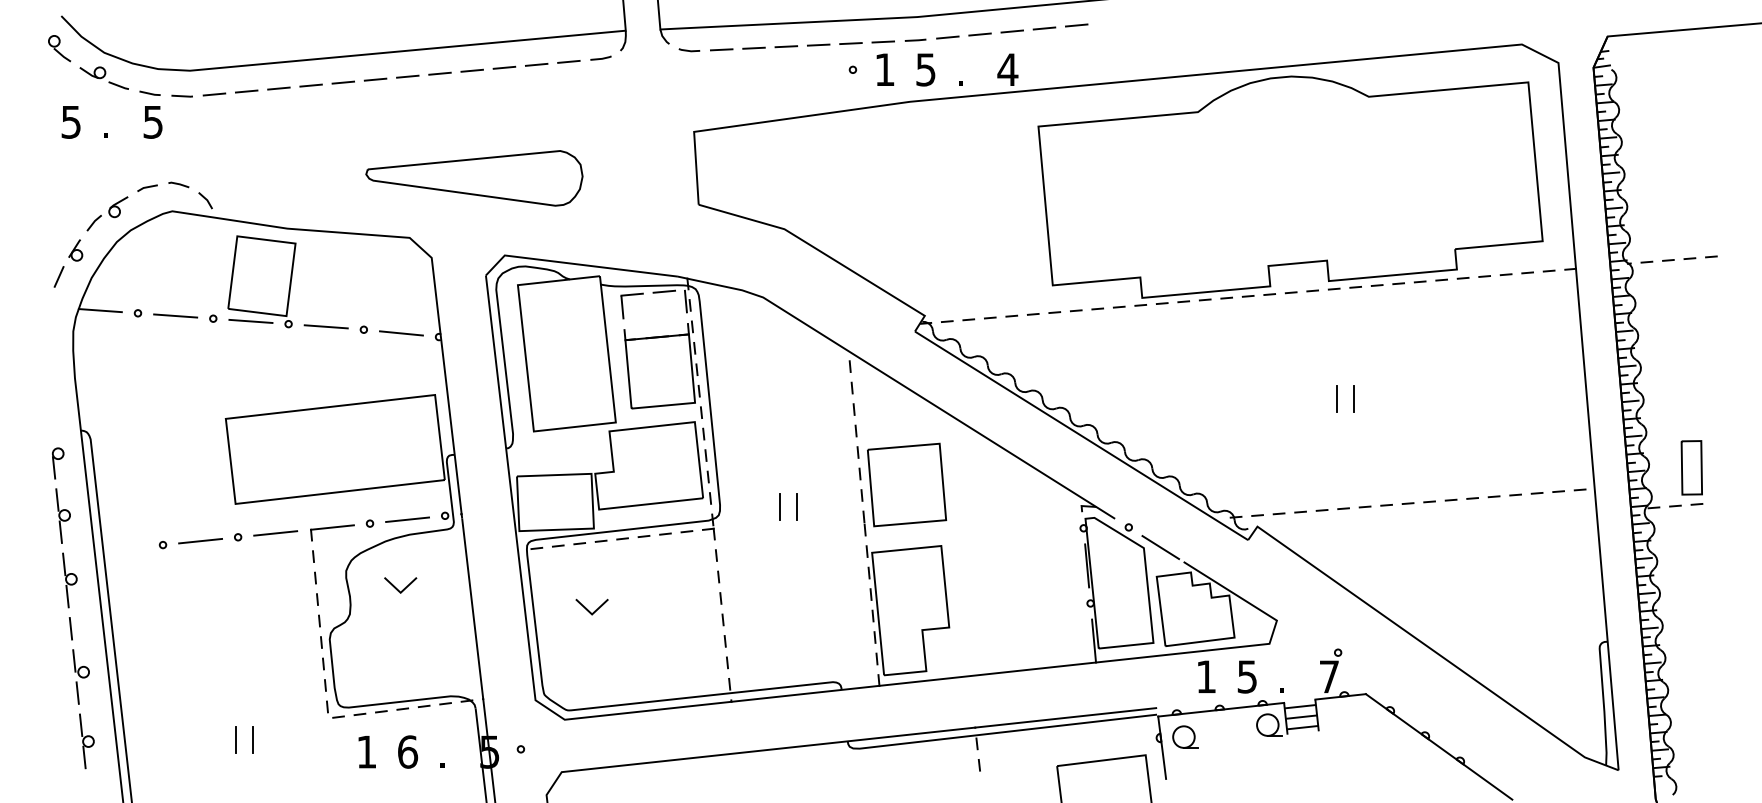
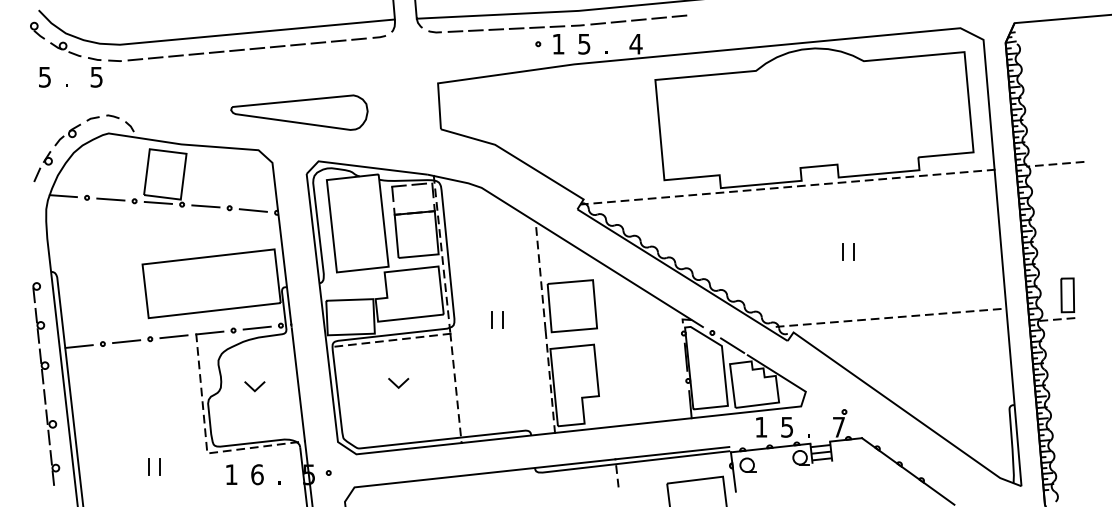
line: (124, 548) -> (78, 346), added
line: (396, 586) -> (252, 387), moved
line: (588, 609) -> (396, 384), moved

